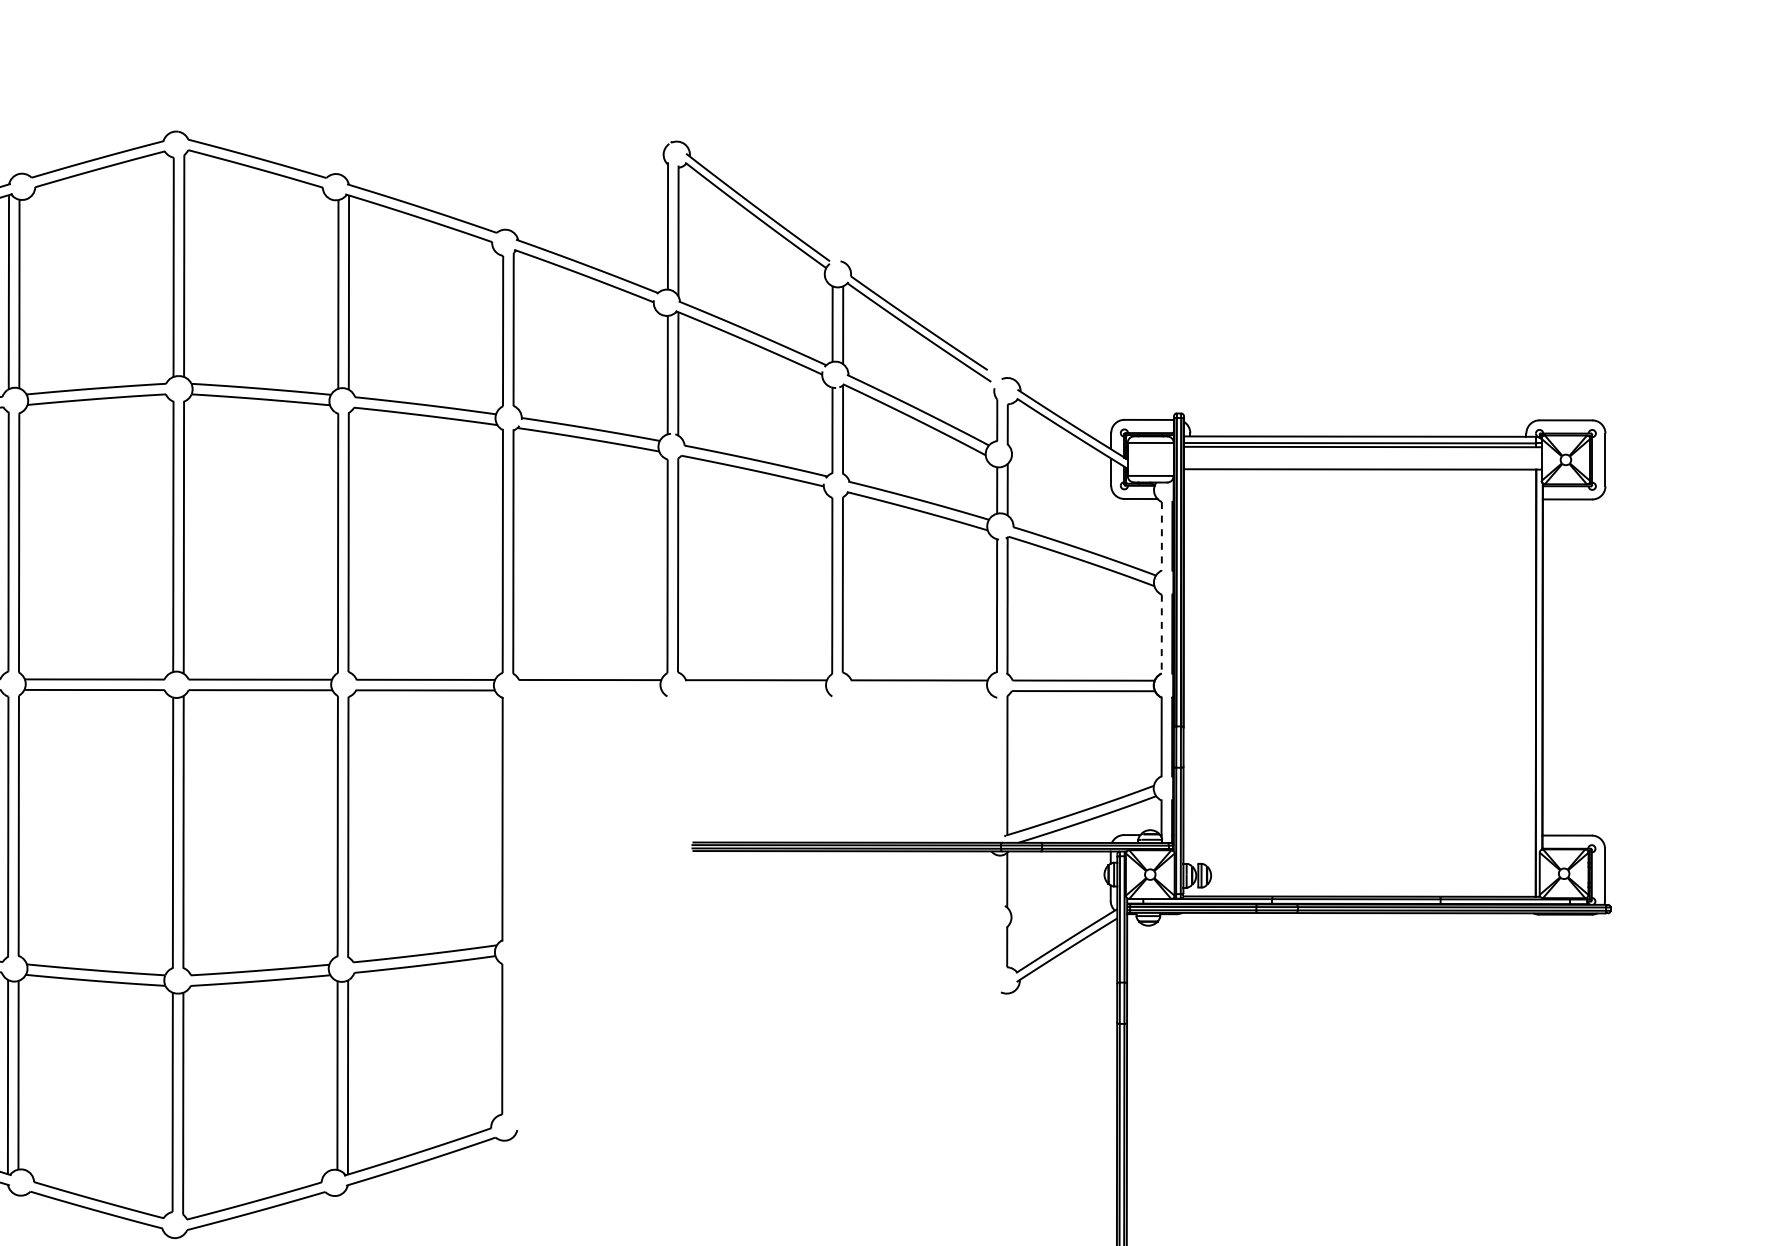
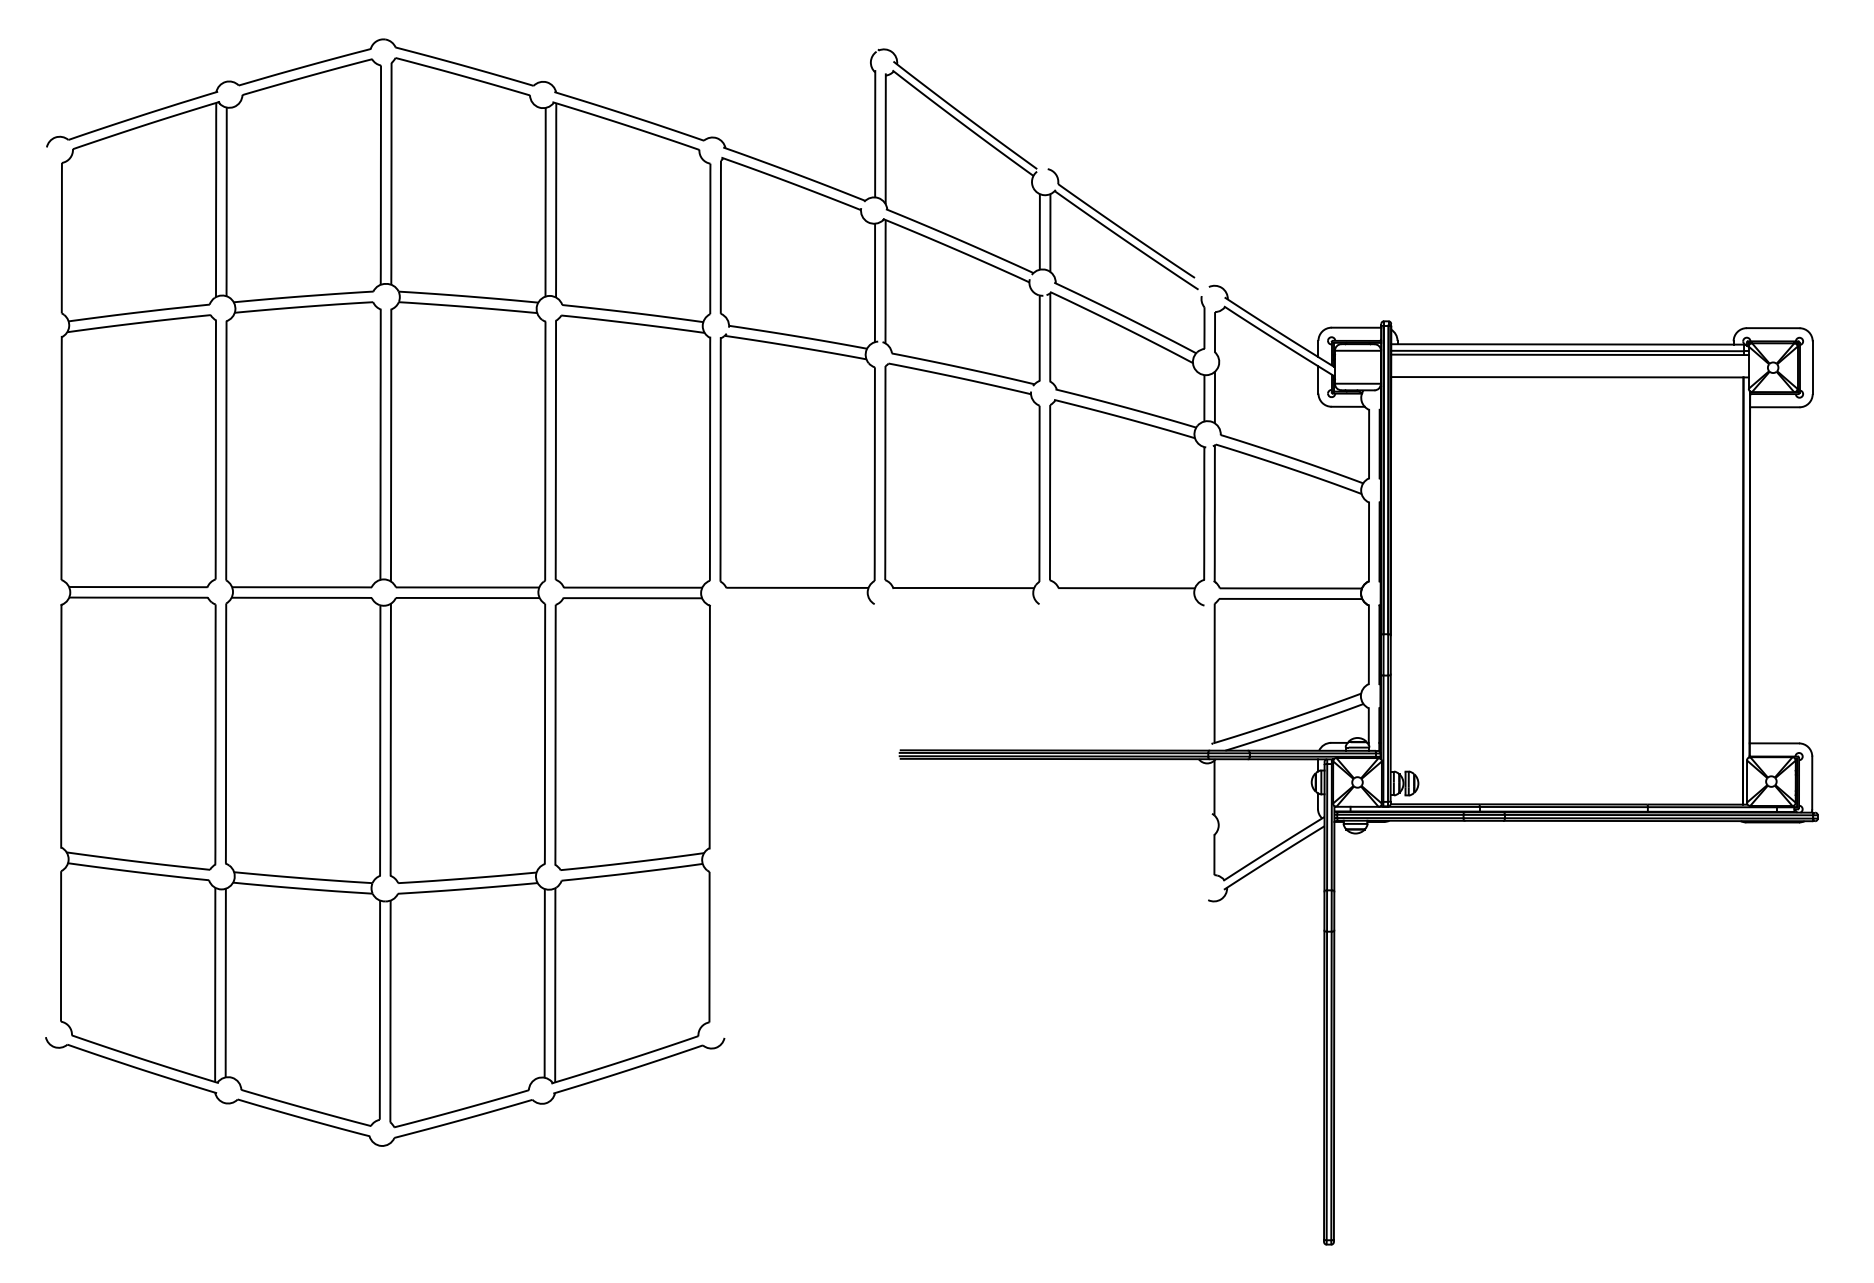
line: (1162, 536) -> (1369, 444), dashed -> solid
line: (1162, 634) -> (1369, 542), dashed -> solid

